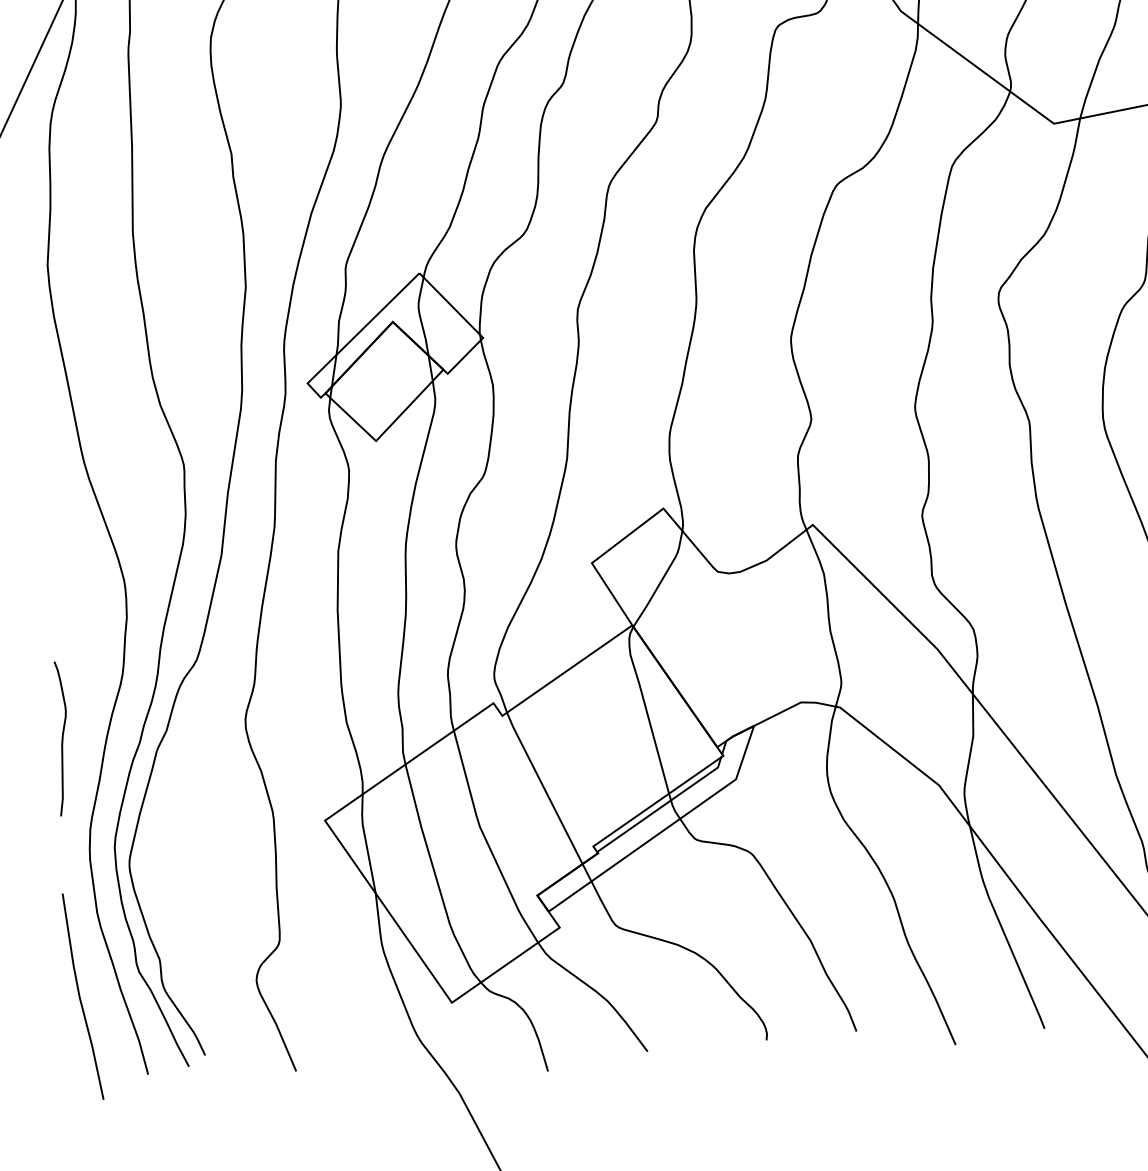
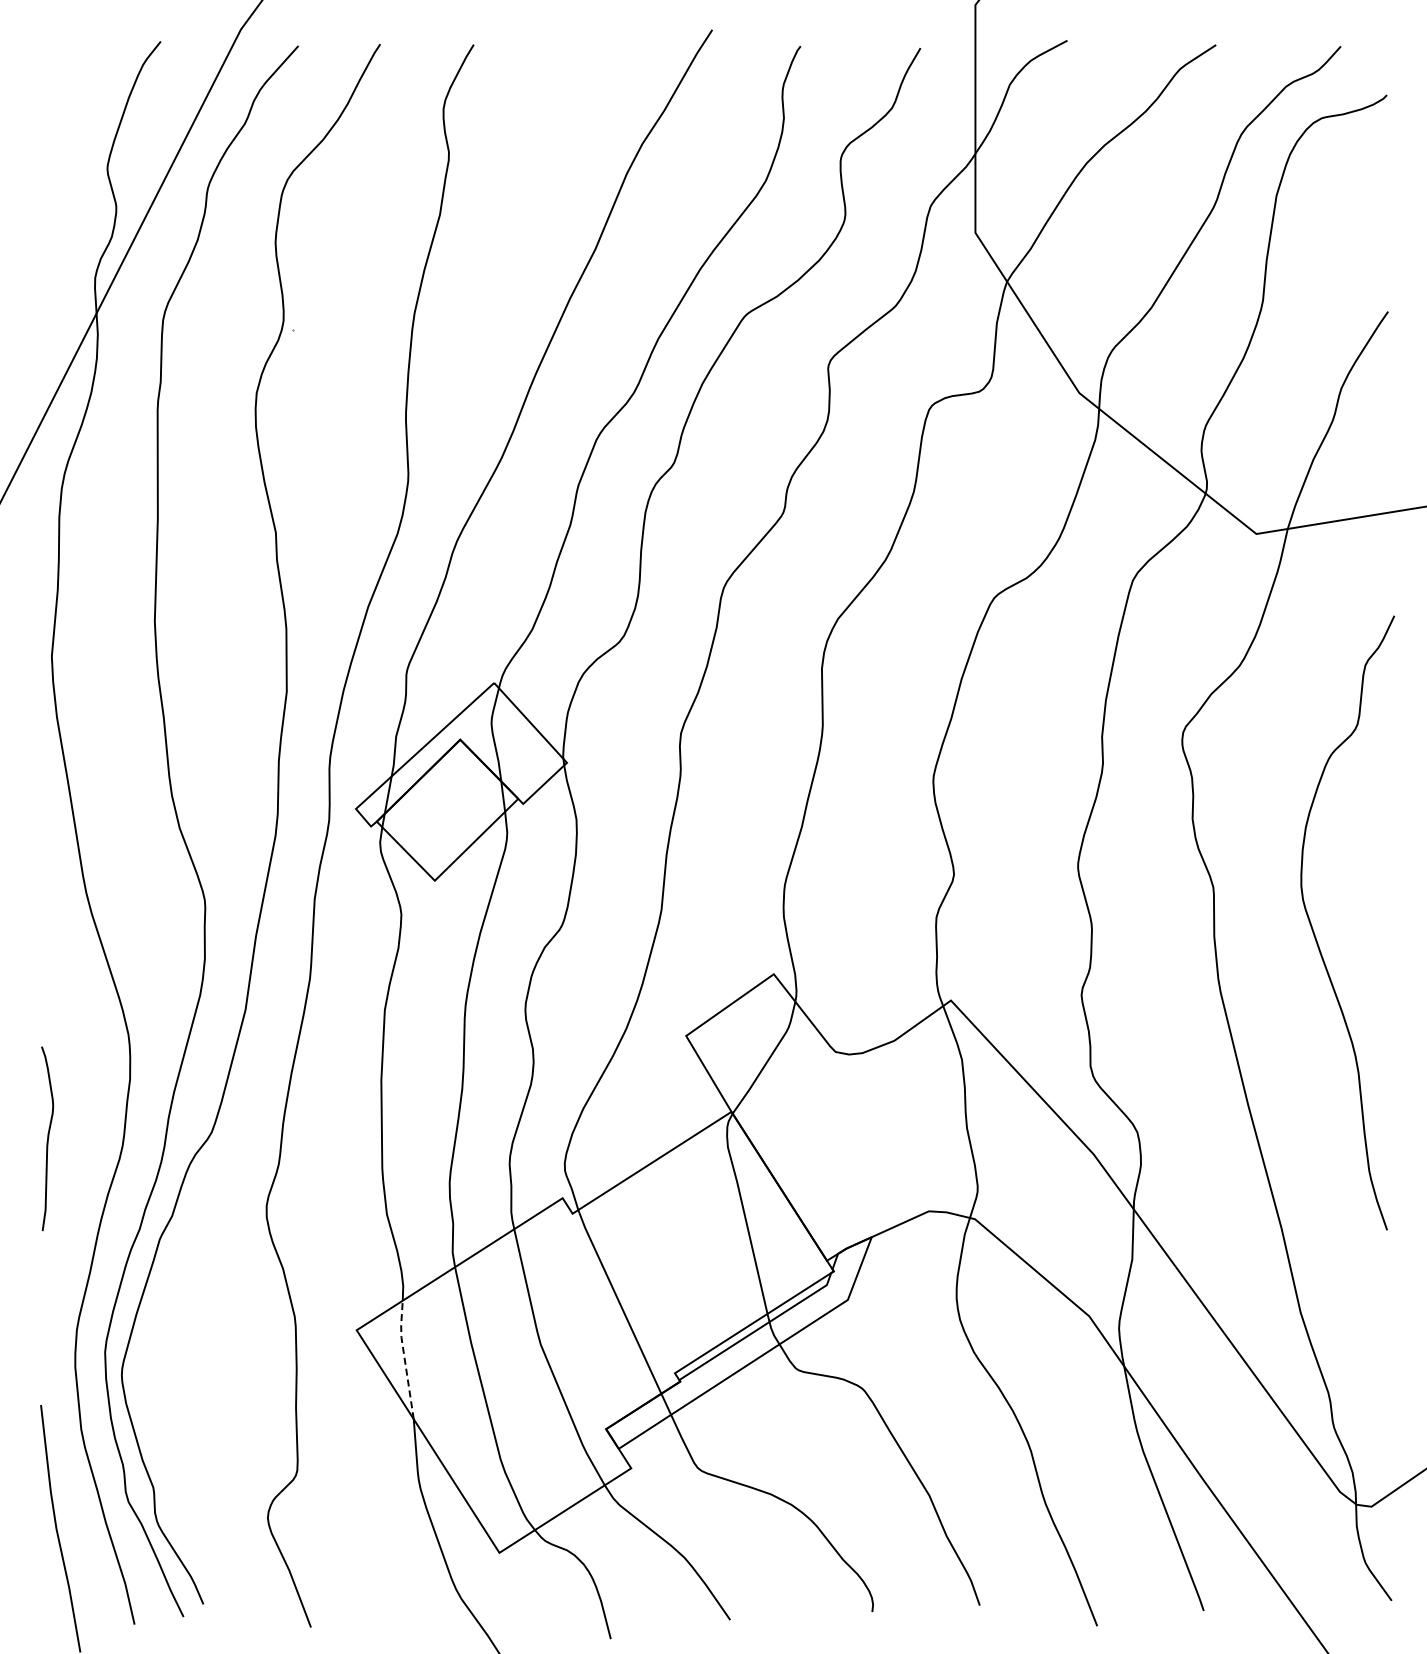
curve: (62, 738) -> (47, 1138), moved
line: (366, 842) -> (404, 1358), solid -> dashed

